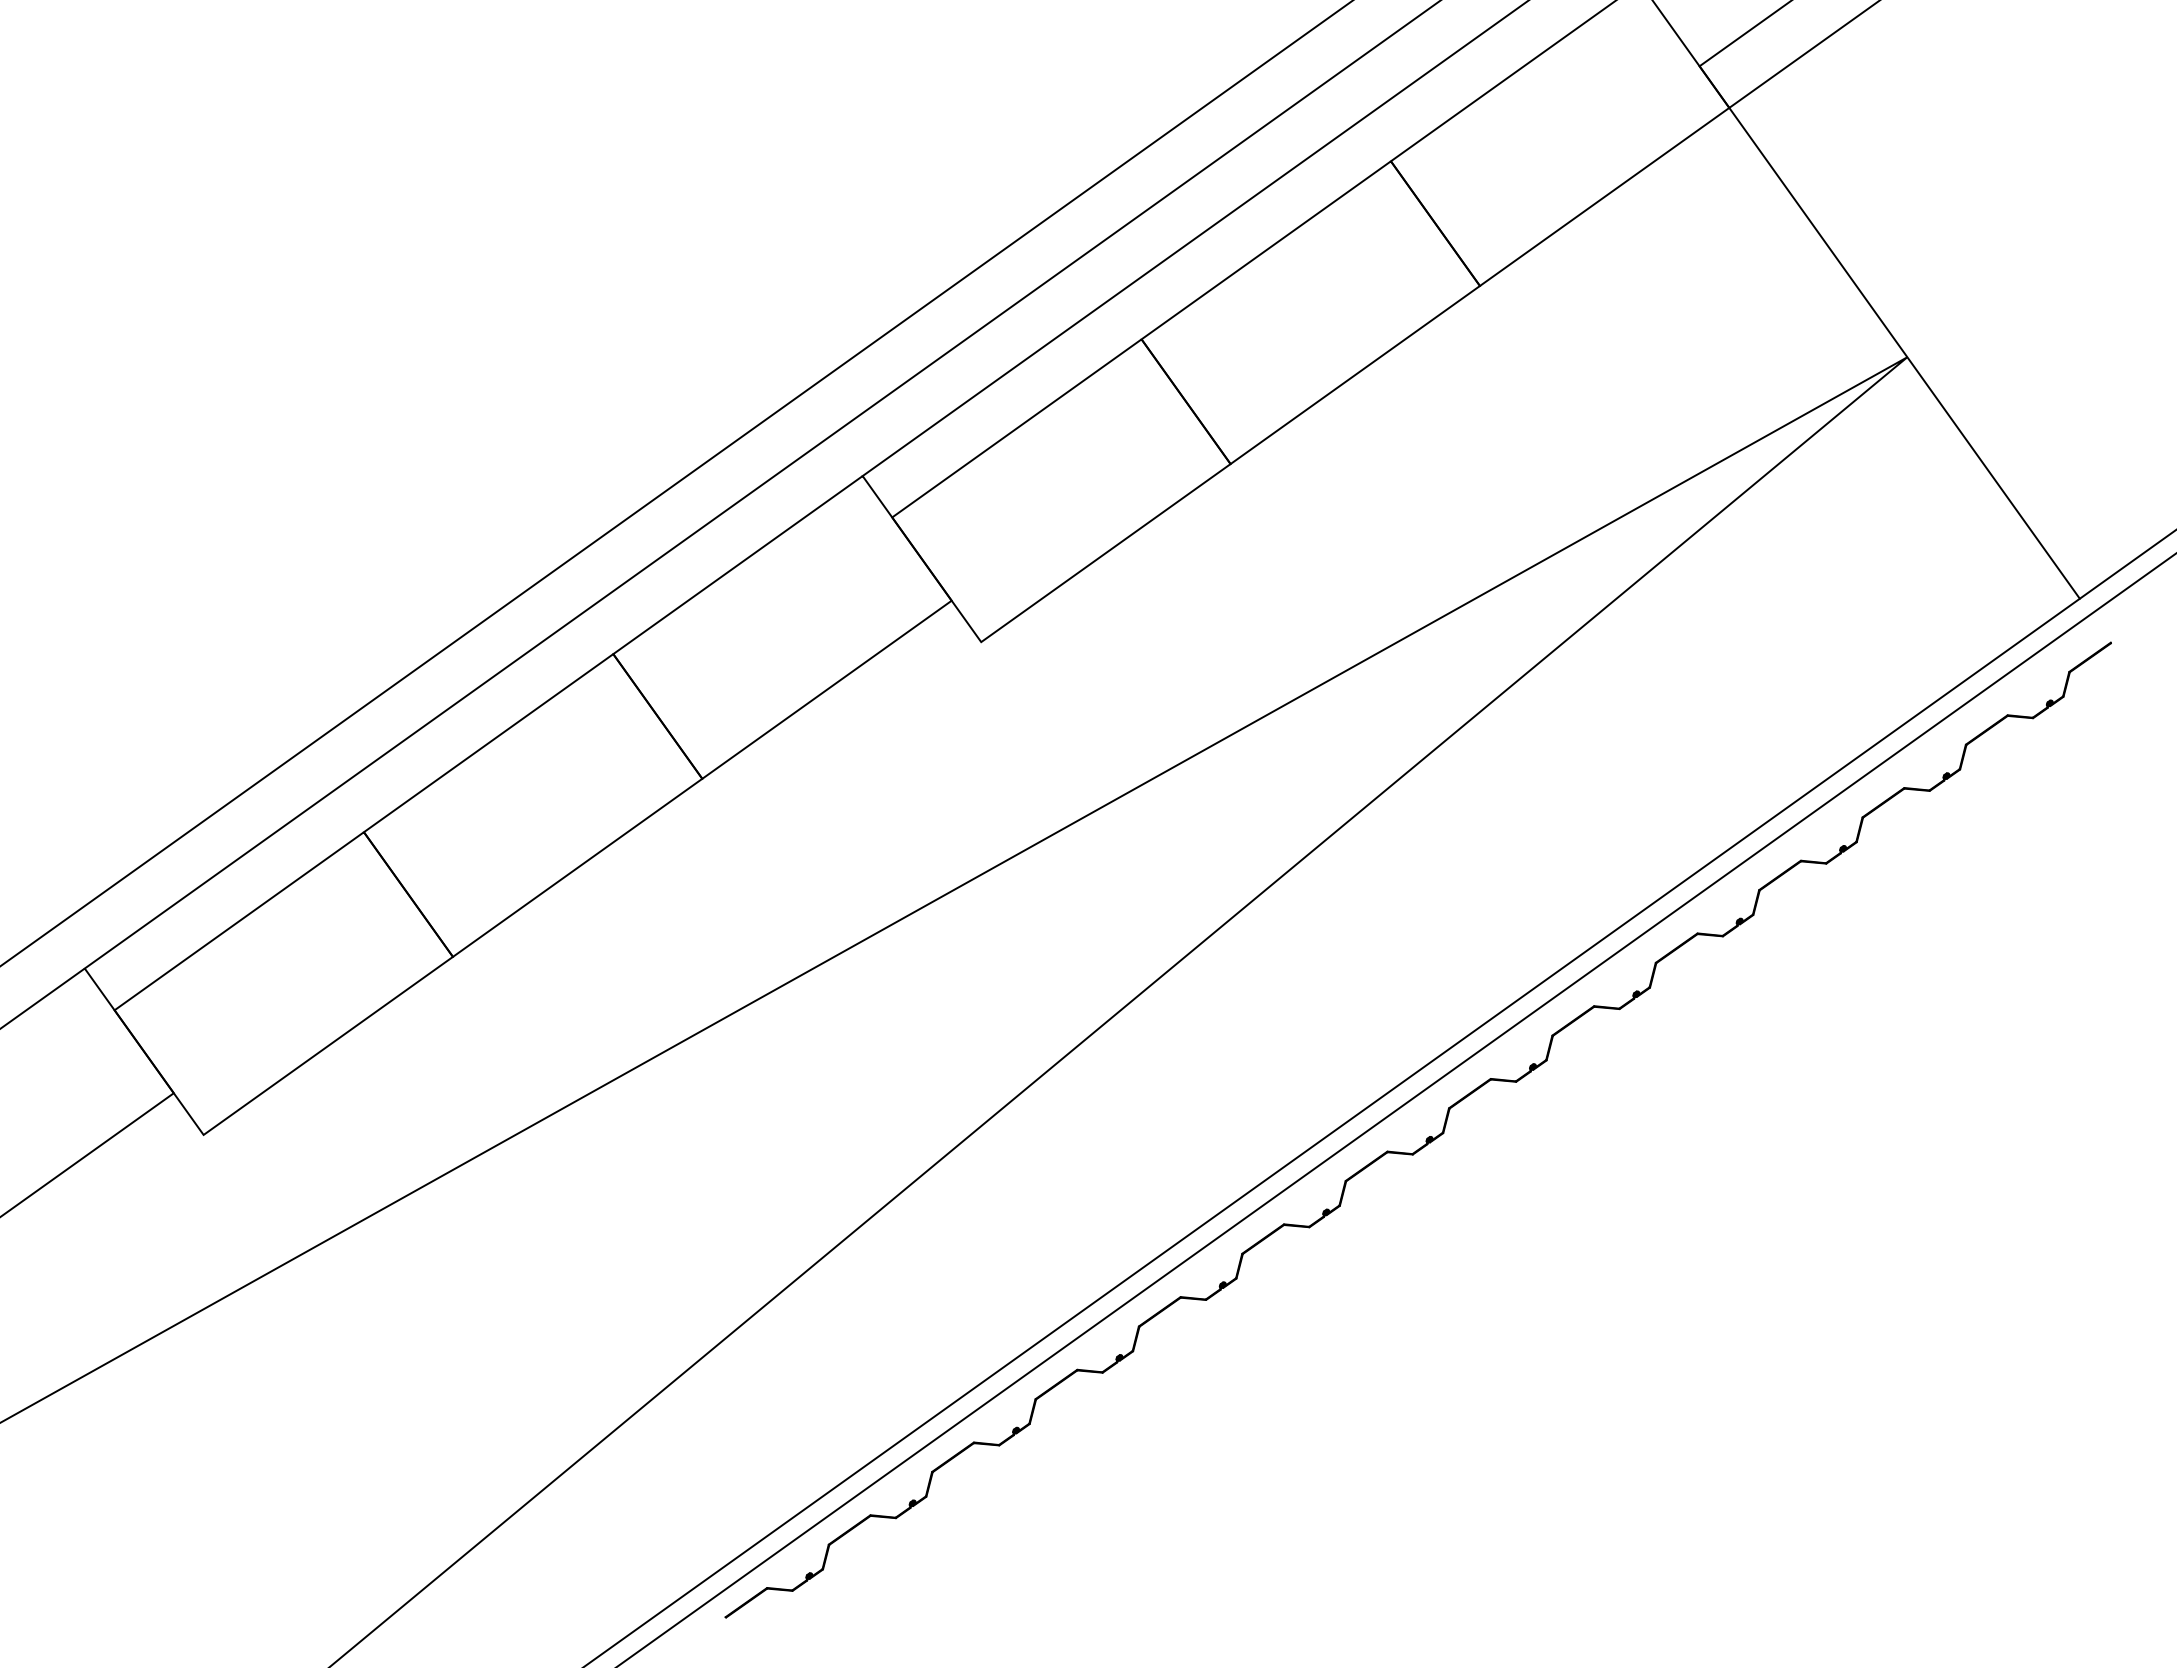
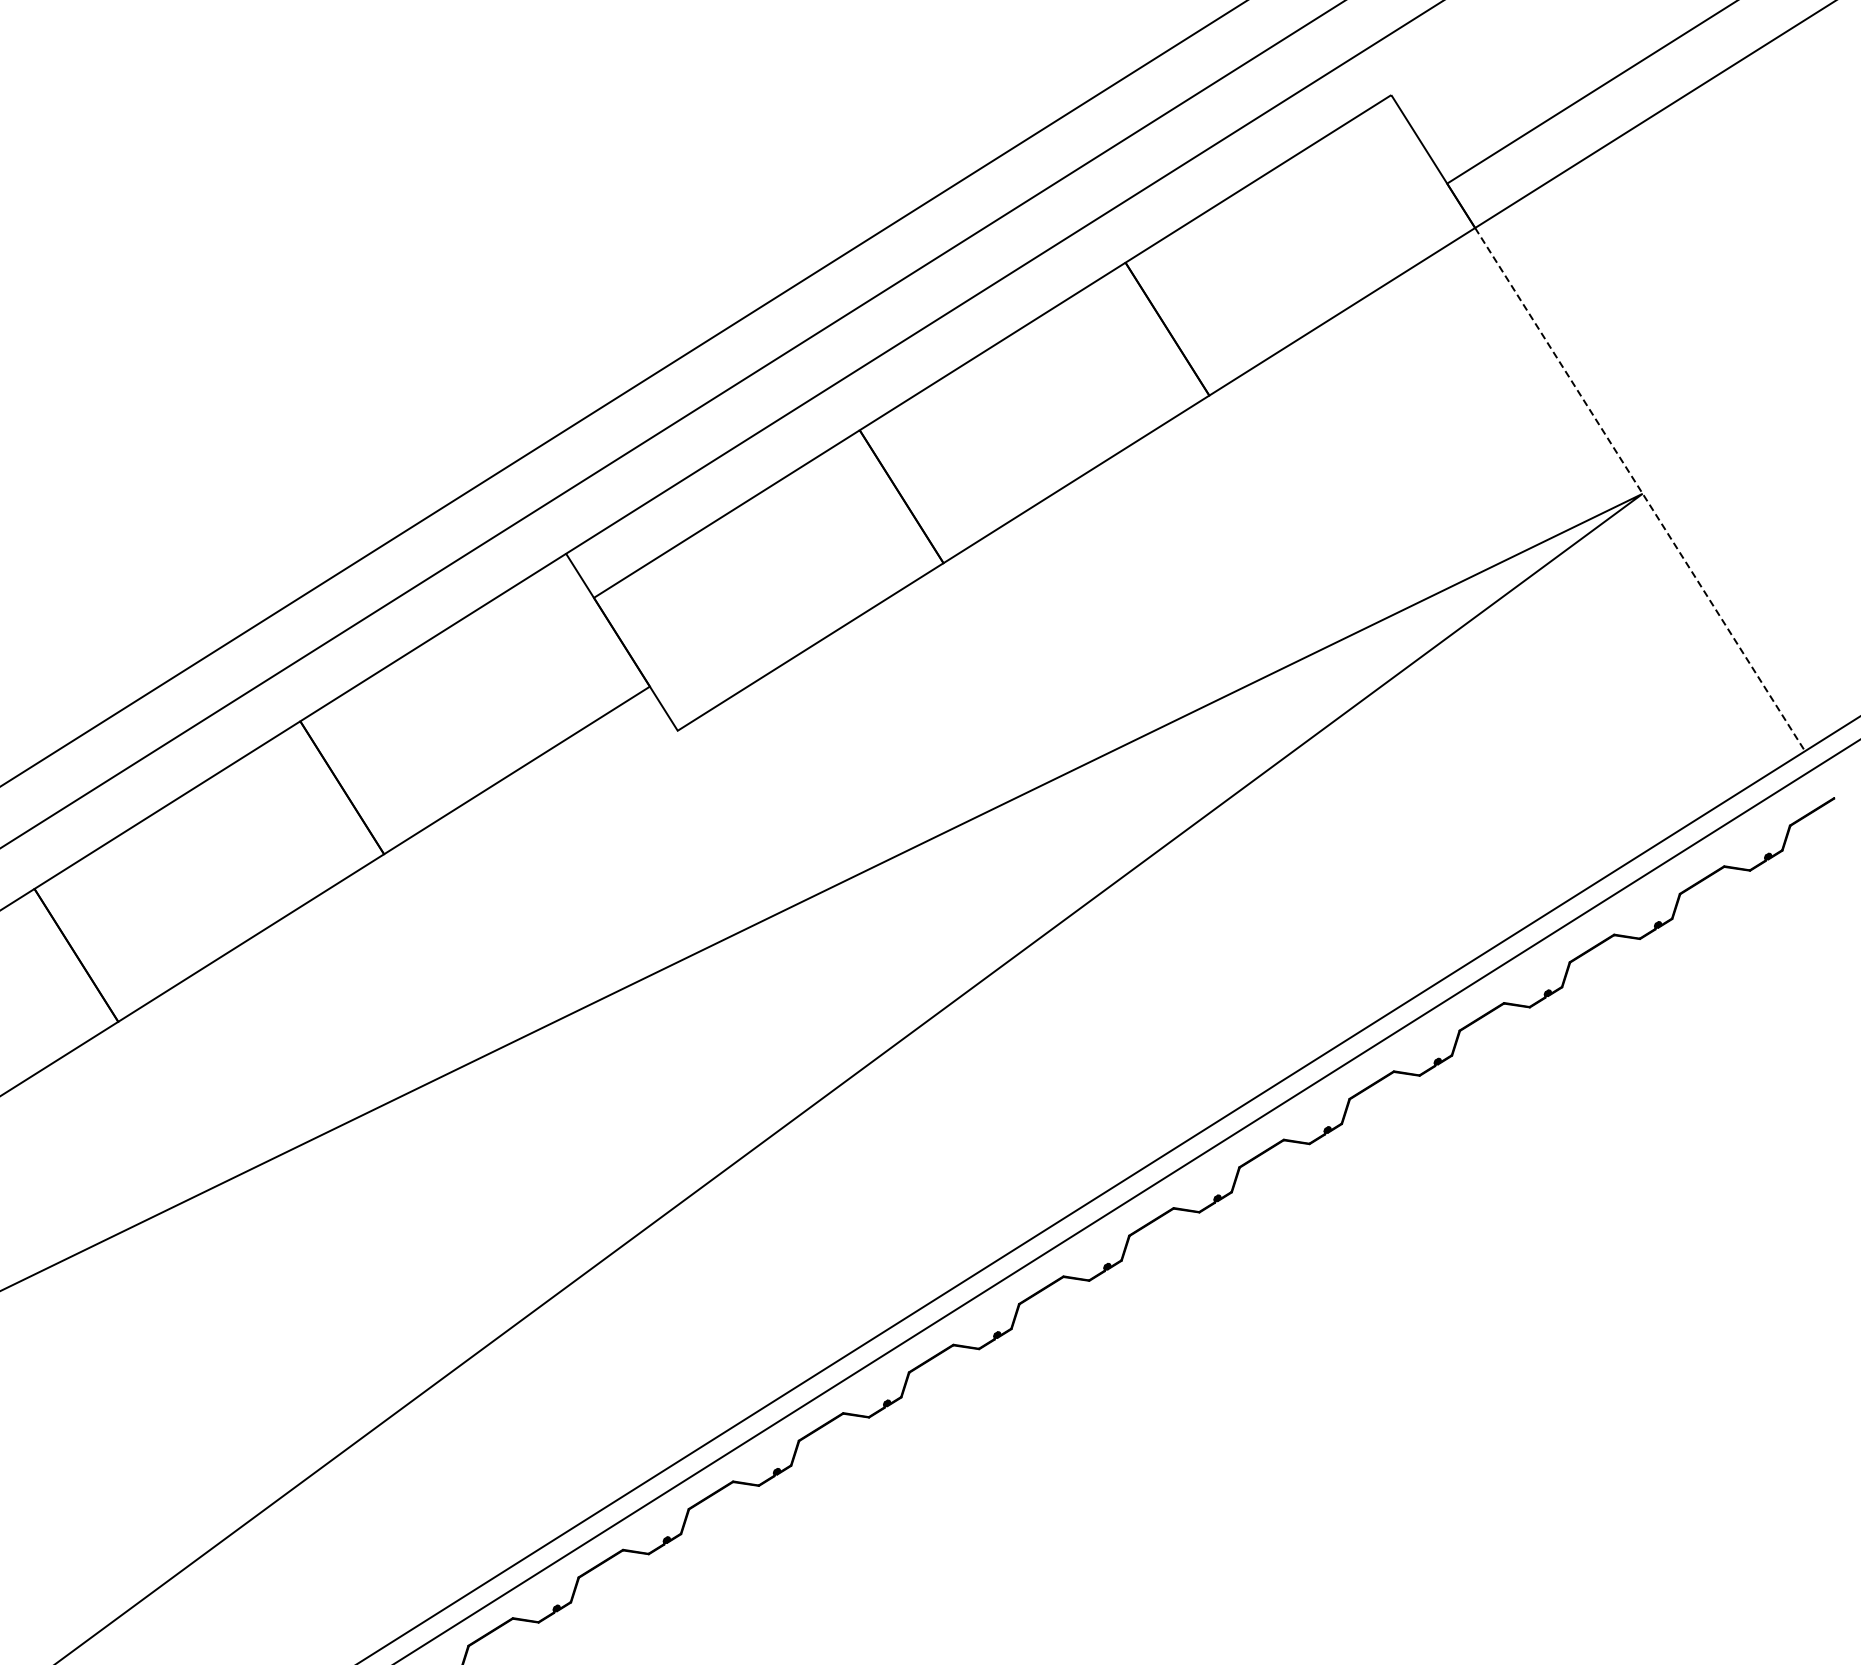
line: (1904, 353) -> (1640, 489), solid -> dashed

